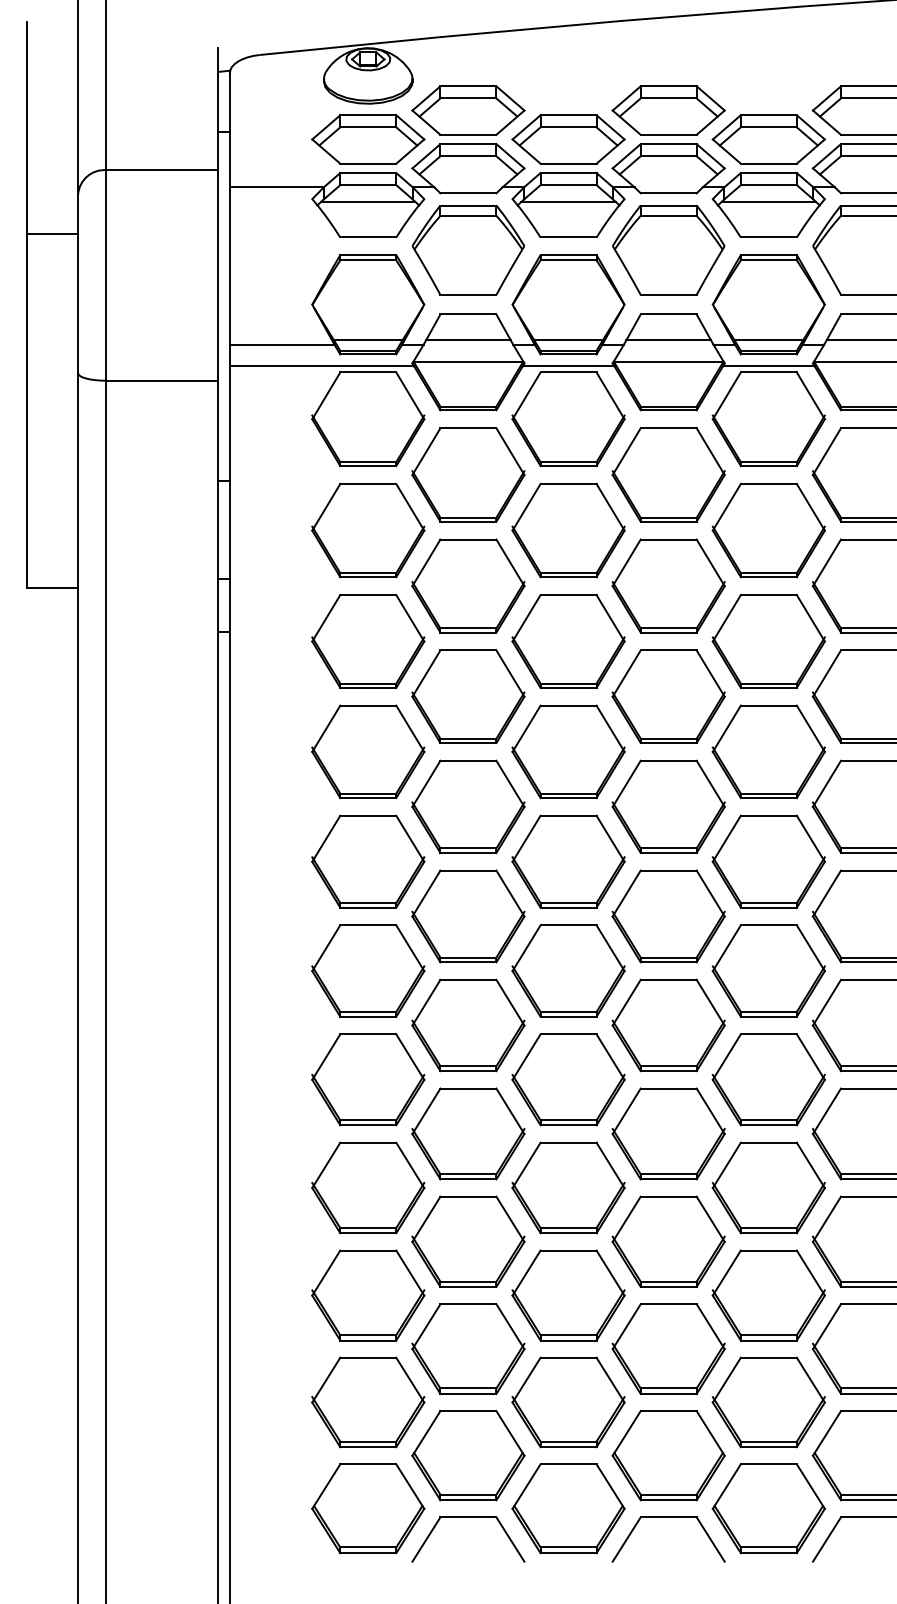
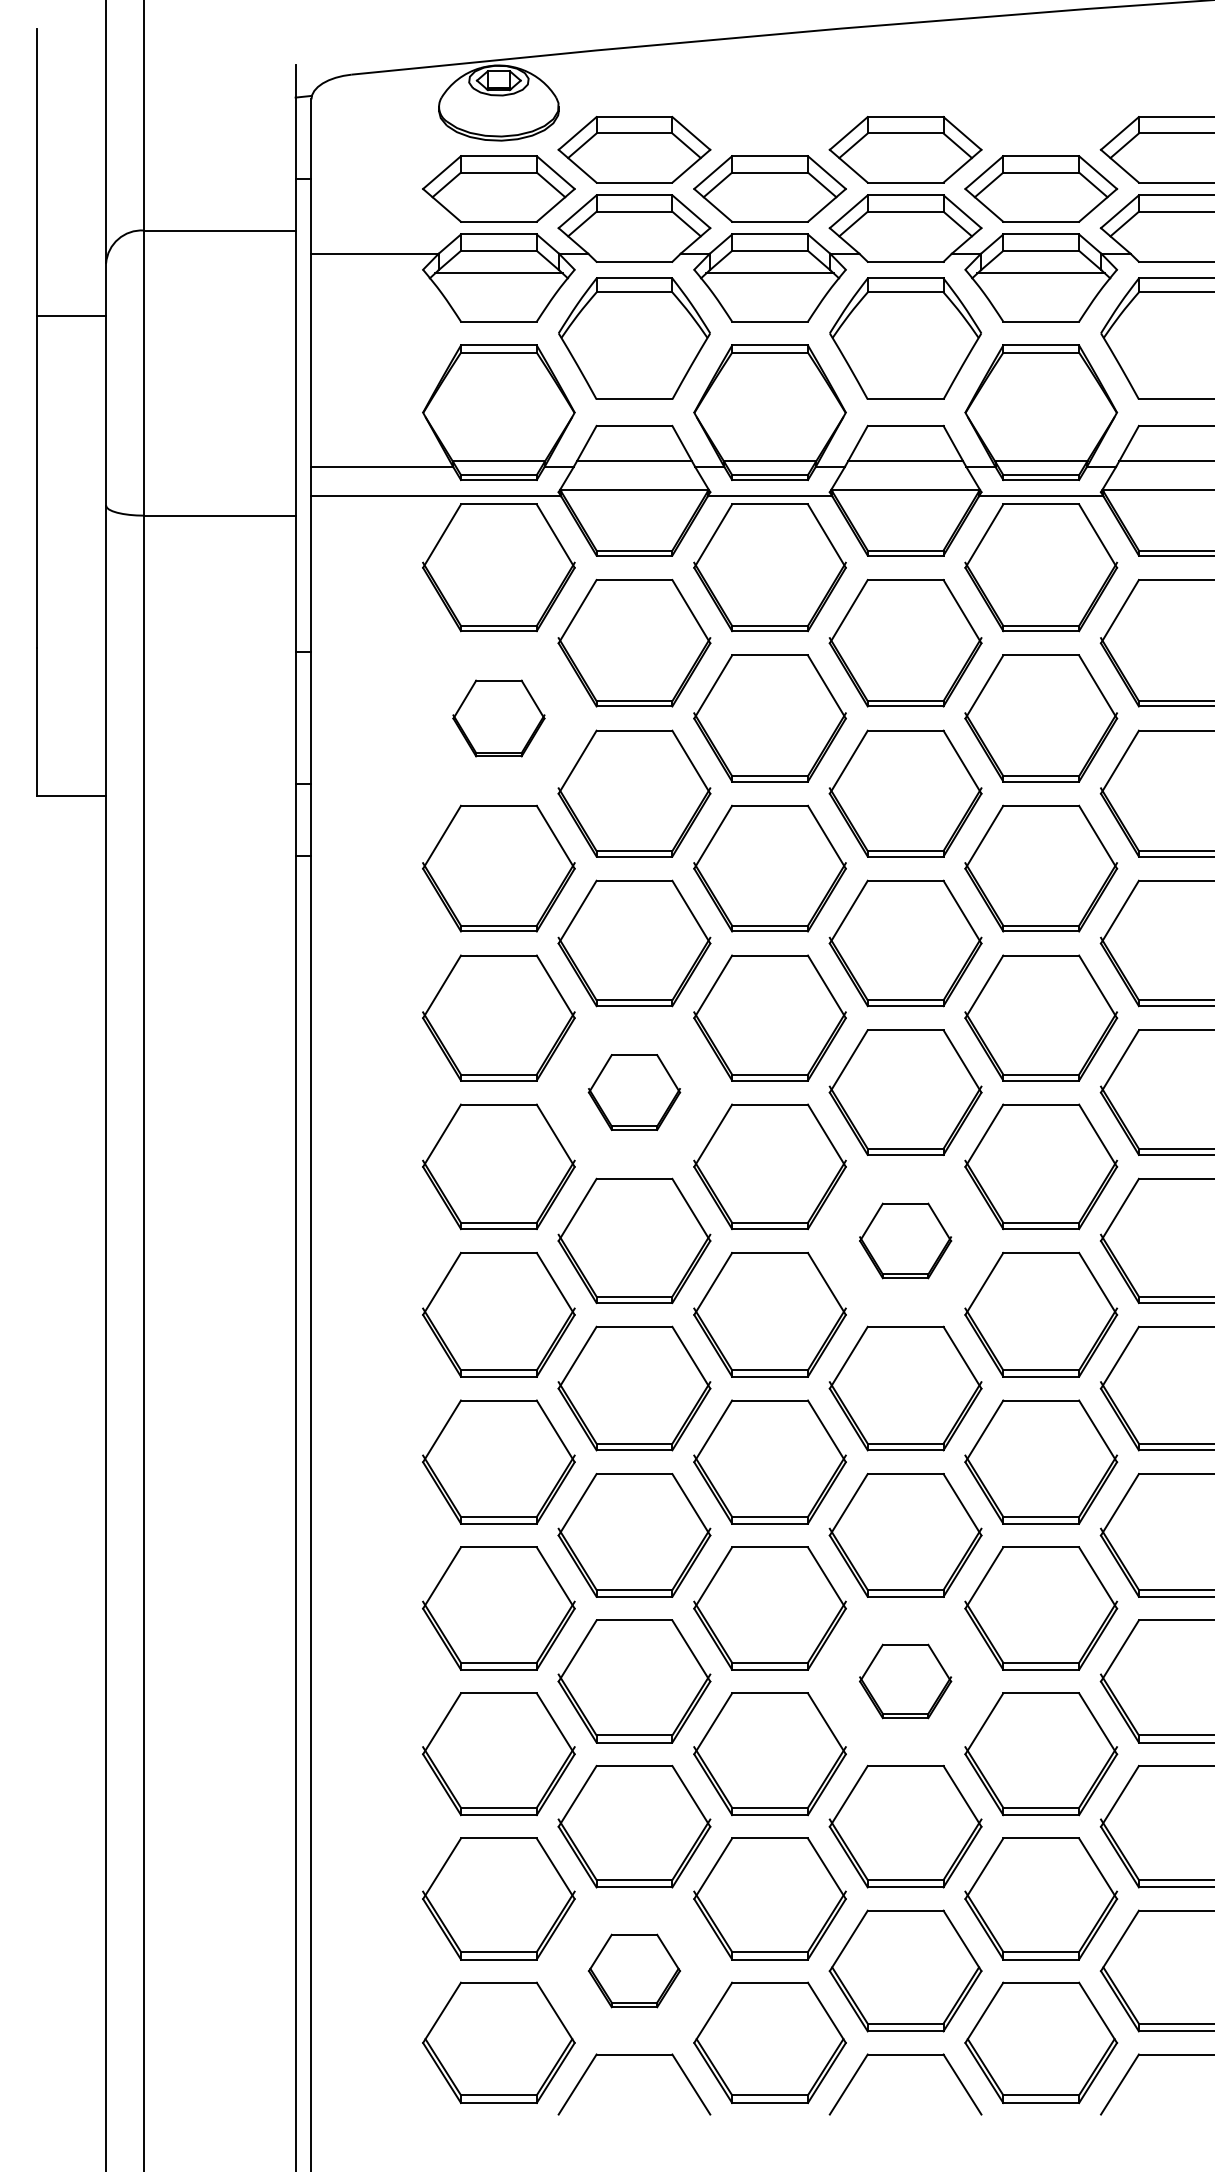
part: (367, 530) -> (498, 718), size x0.6
part: (468, 806) -> (634, 1092), size x0.6
part: (668, 916) -> (905, 1240), size x0.6
part: (668, 1241) -> (905, 1681), size x0.6
part: (468, 1455) -> (634, 1970), size x0.6

